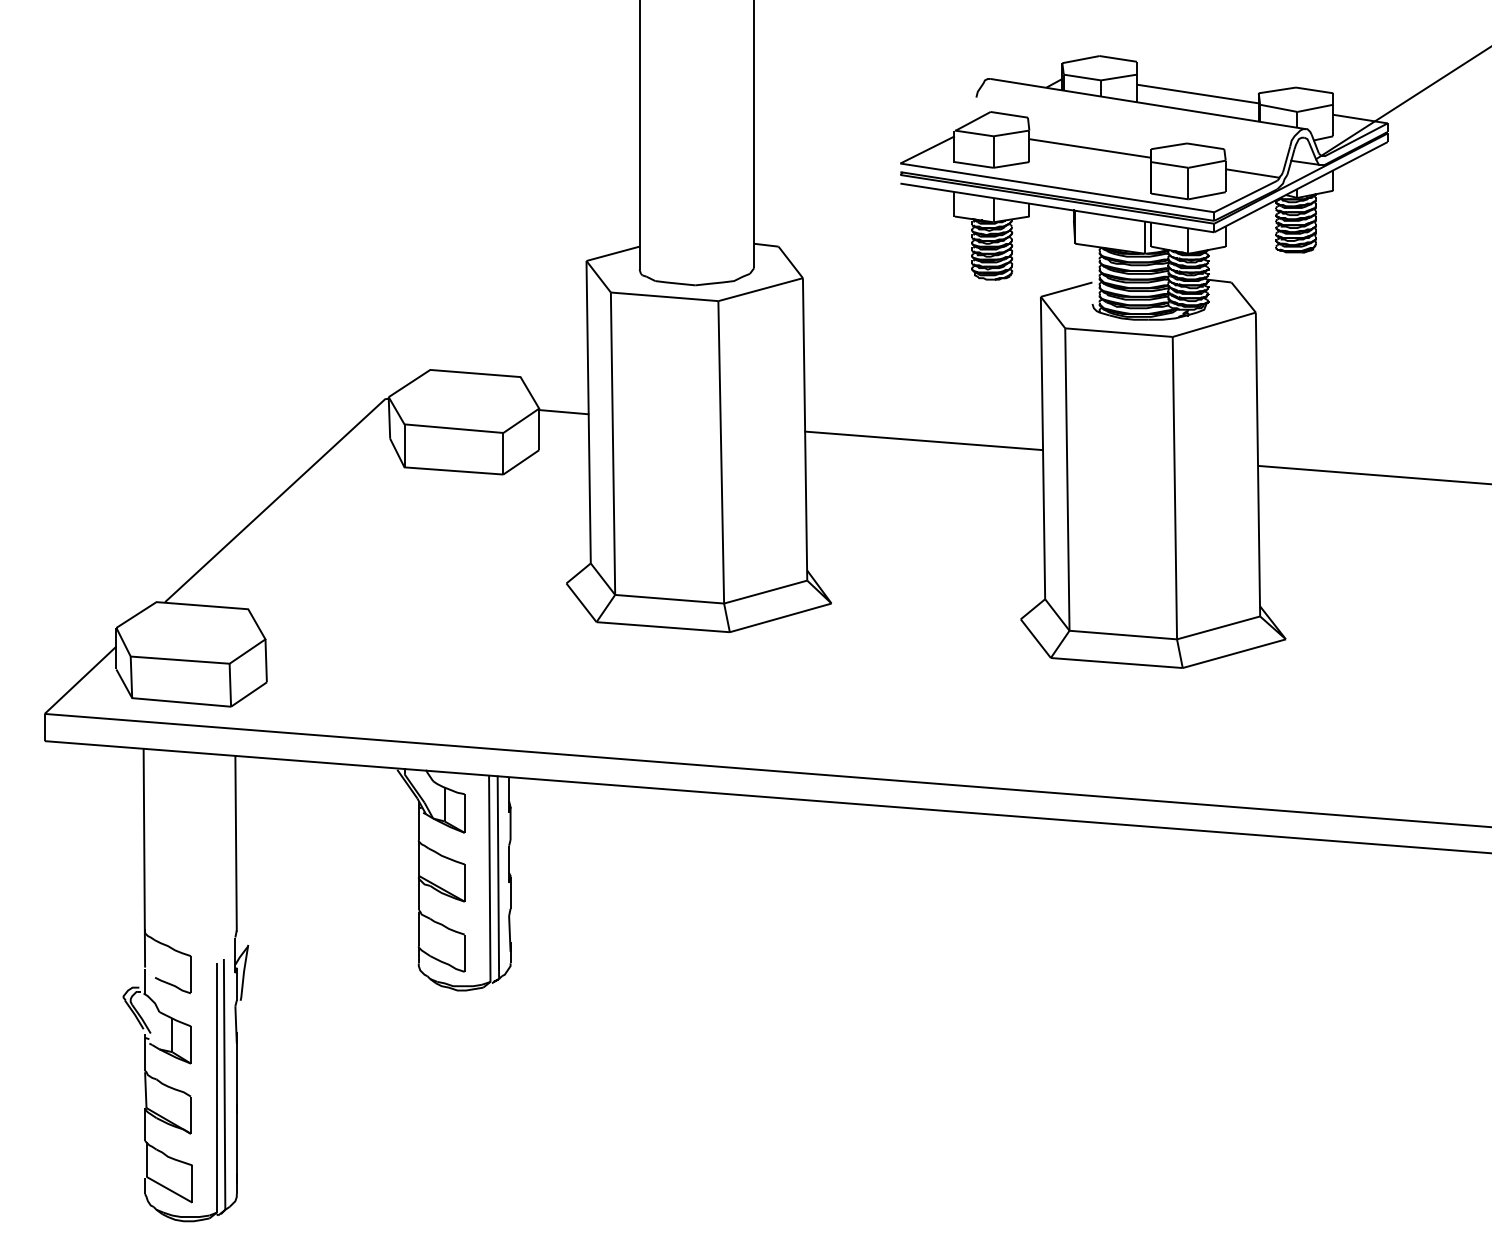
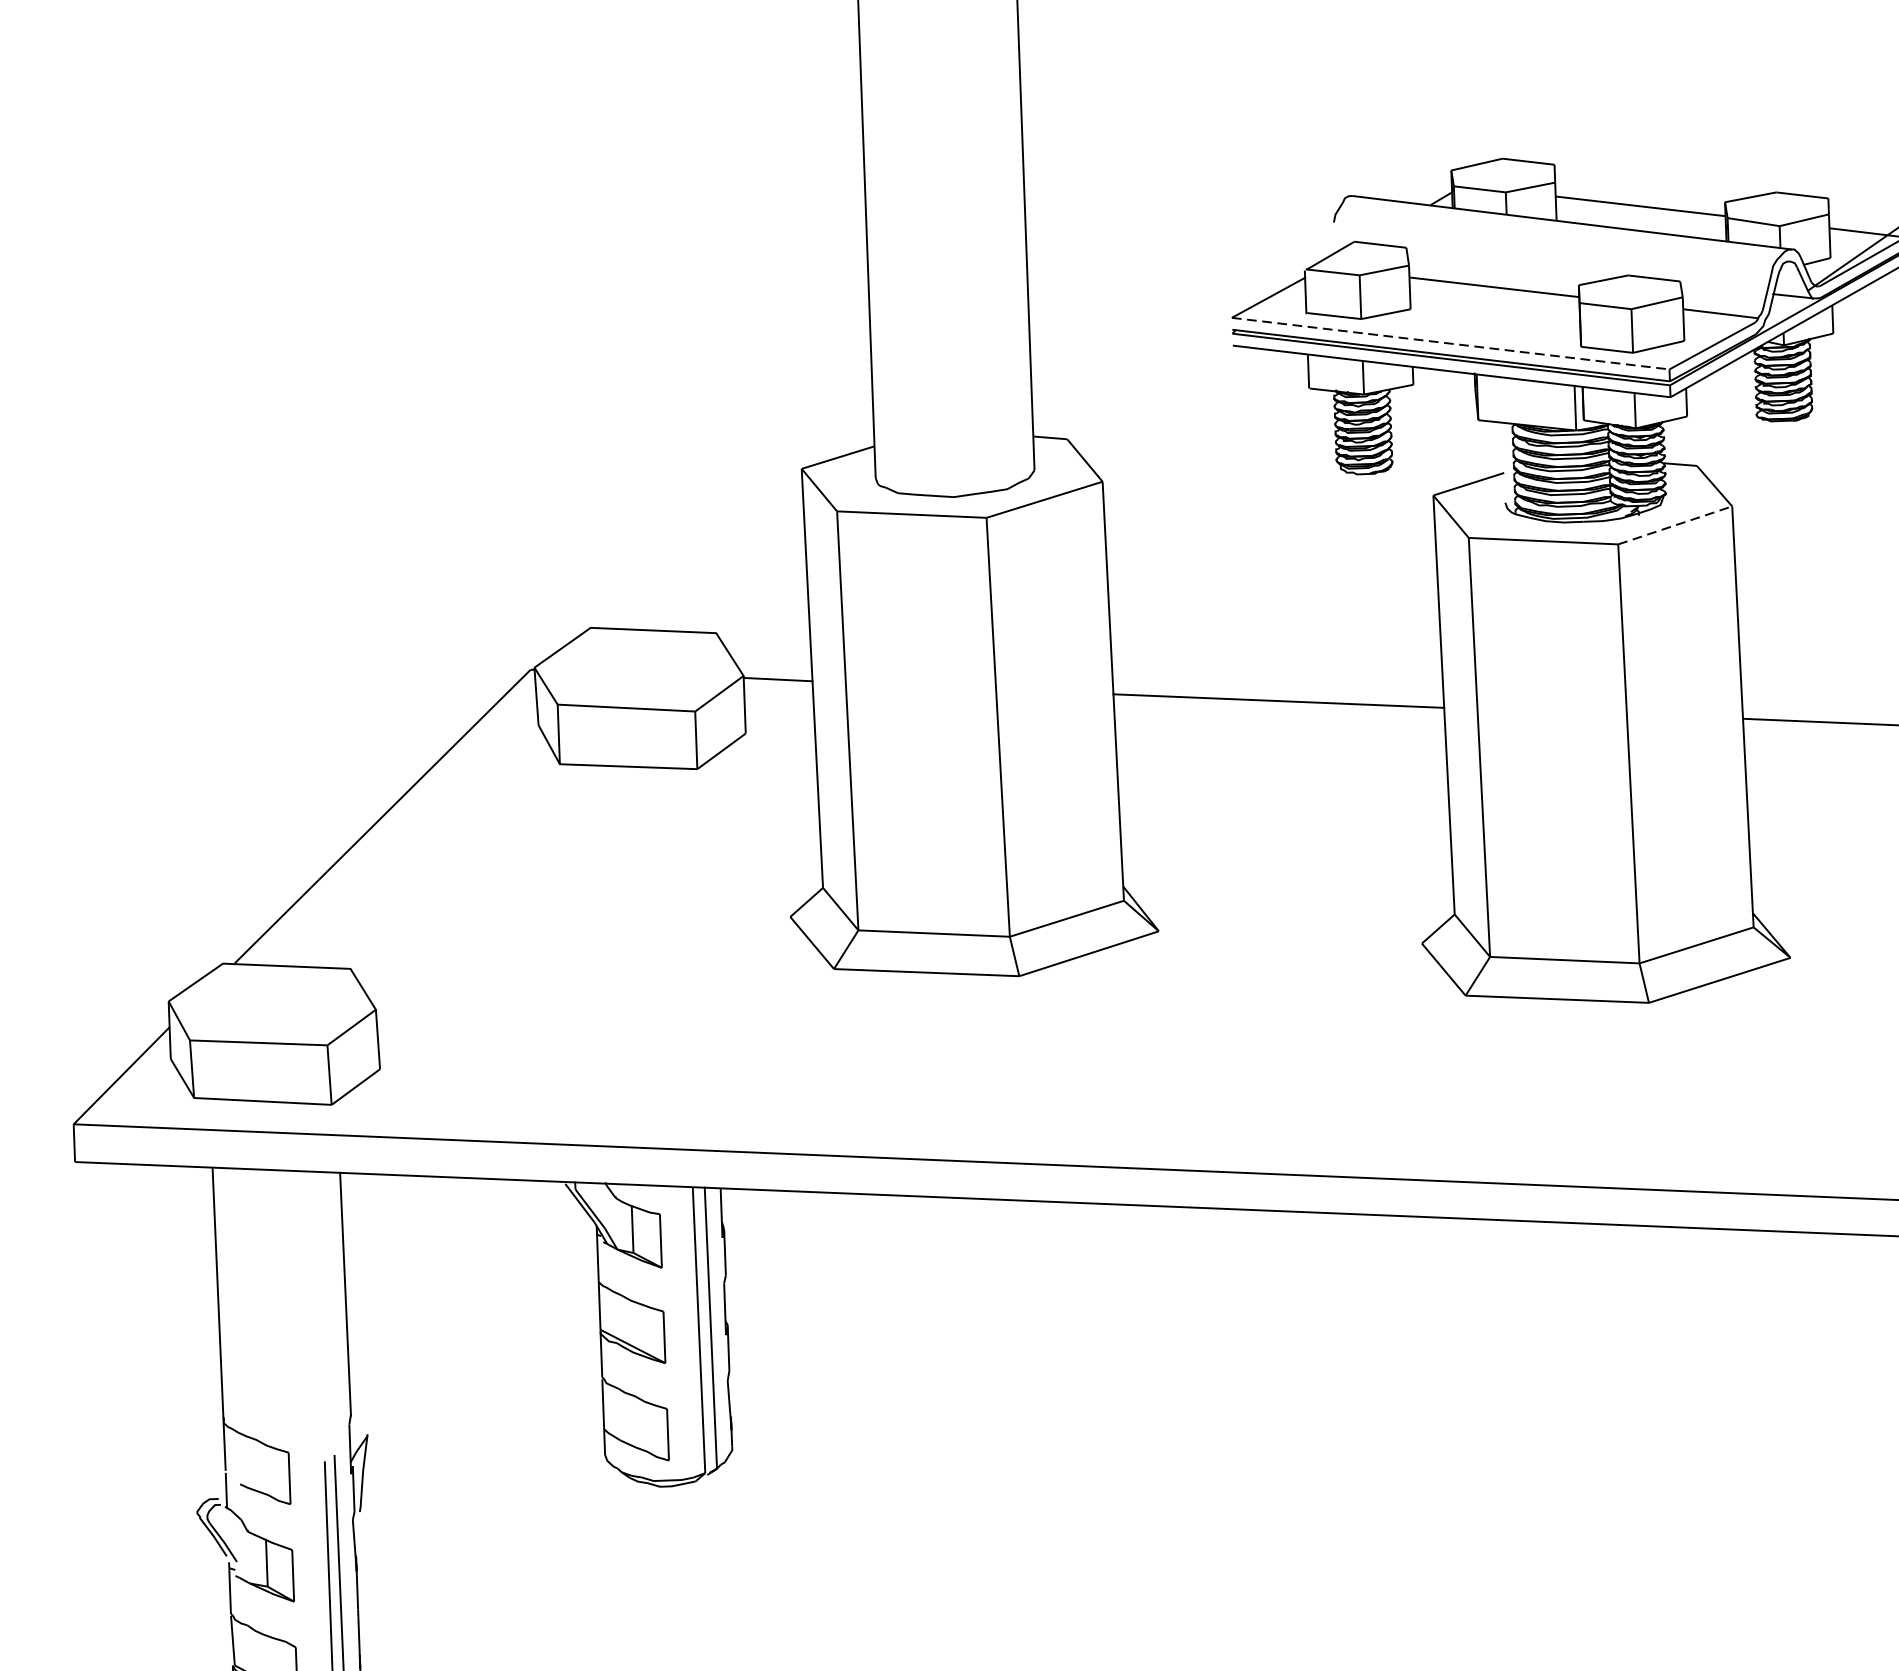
line: (1057, 187) -> (1450, 343), solid -> dashed
line: (1214, 324) -> (1675, 525), solid -> dashed

